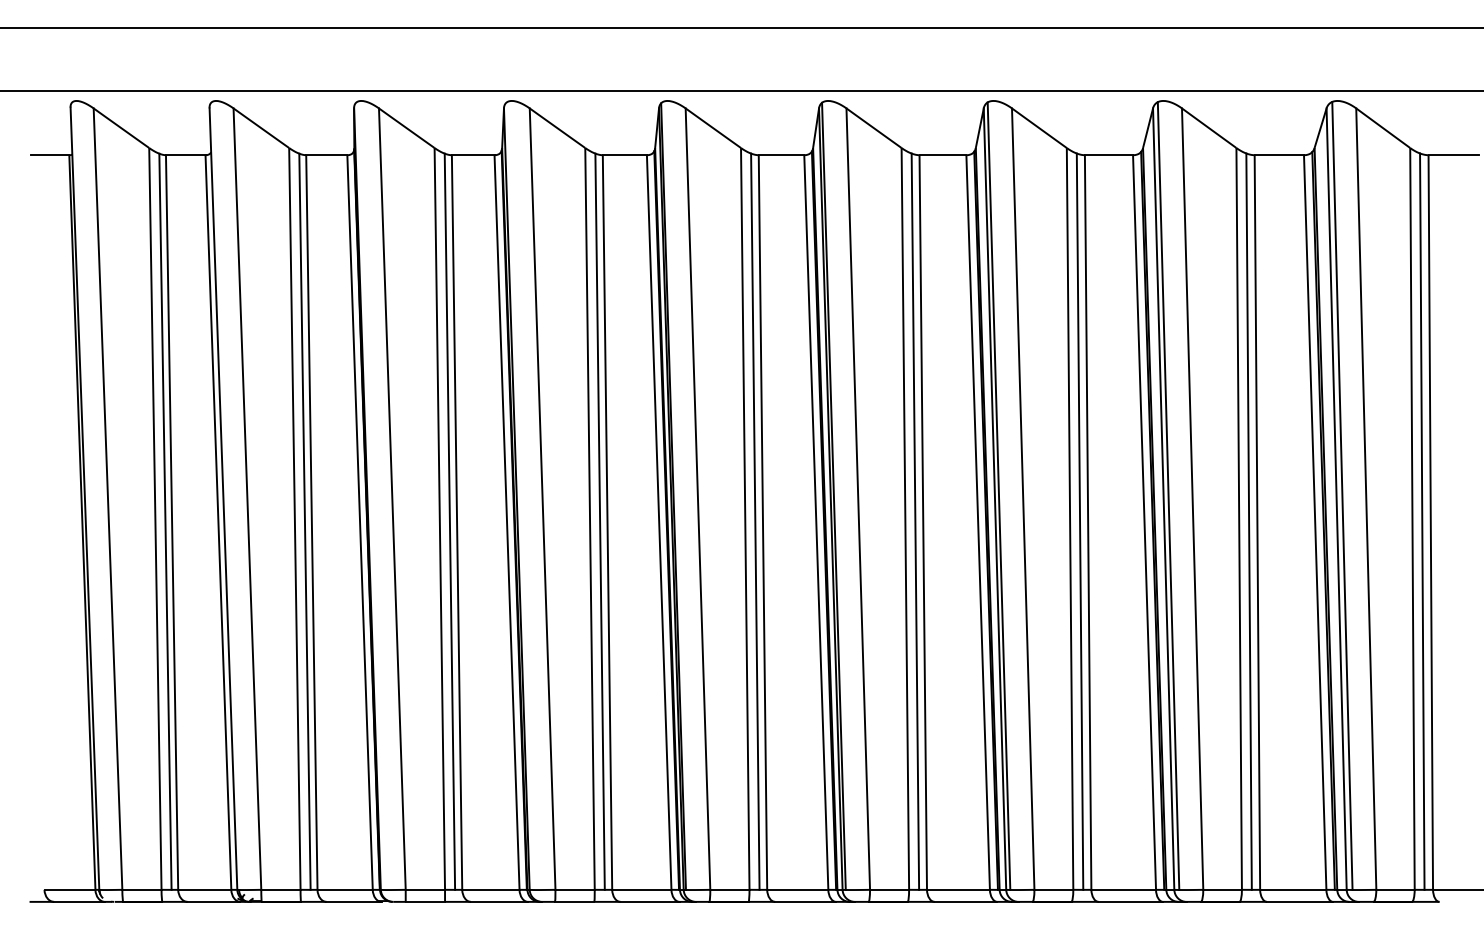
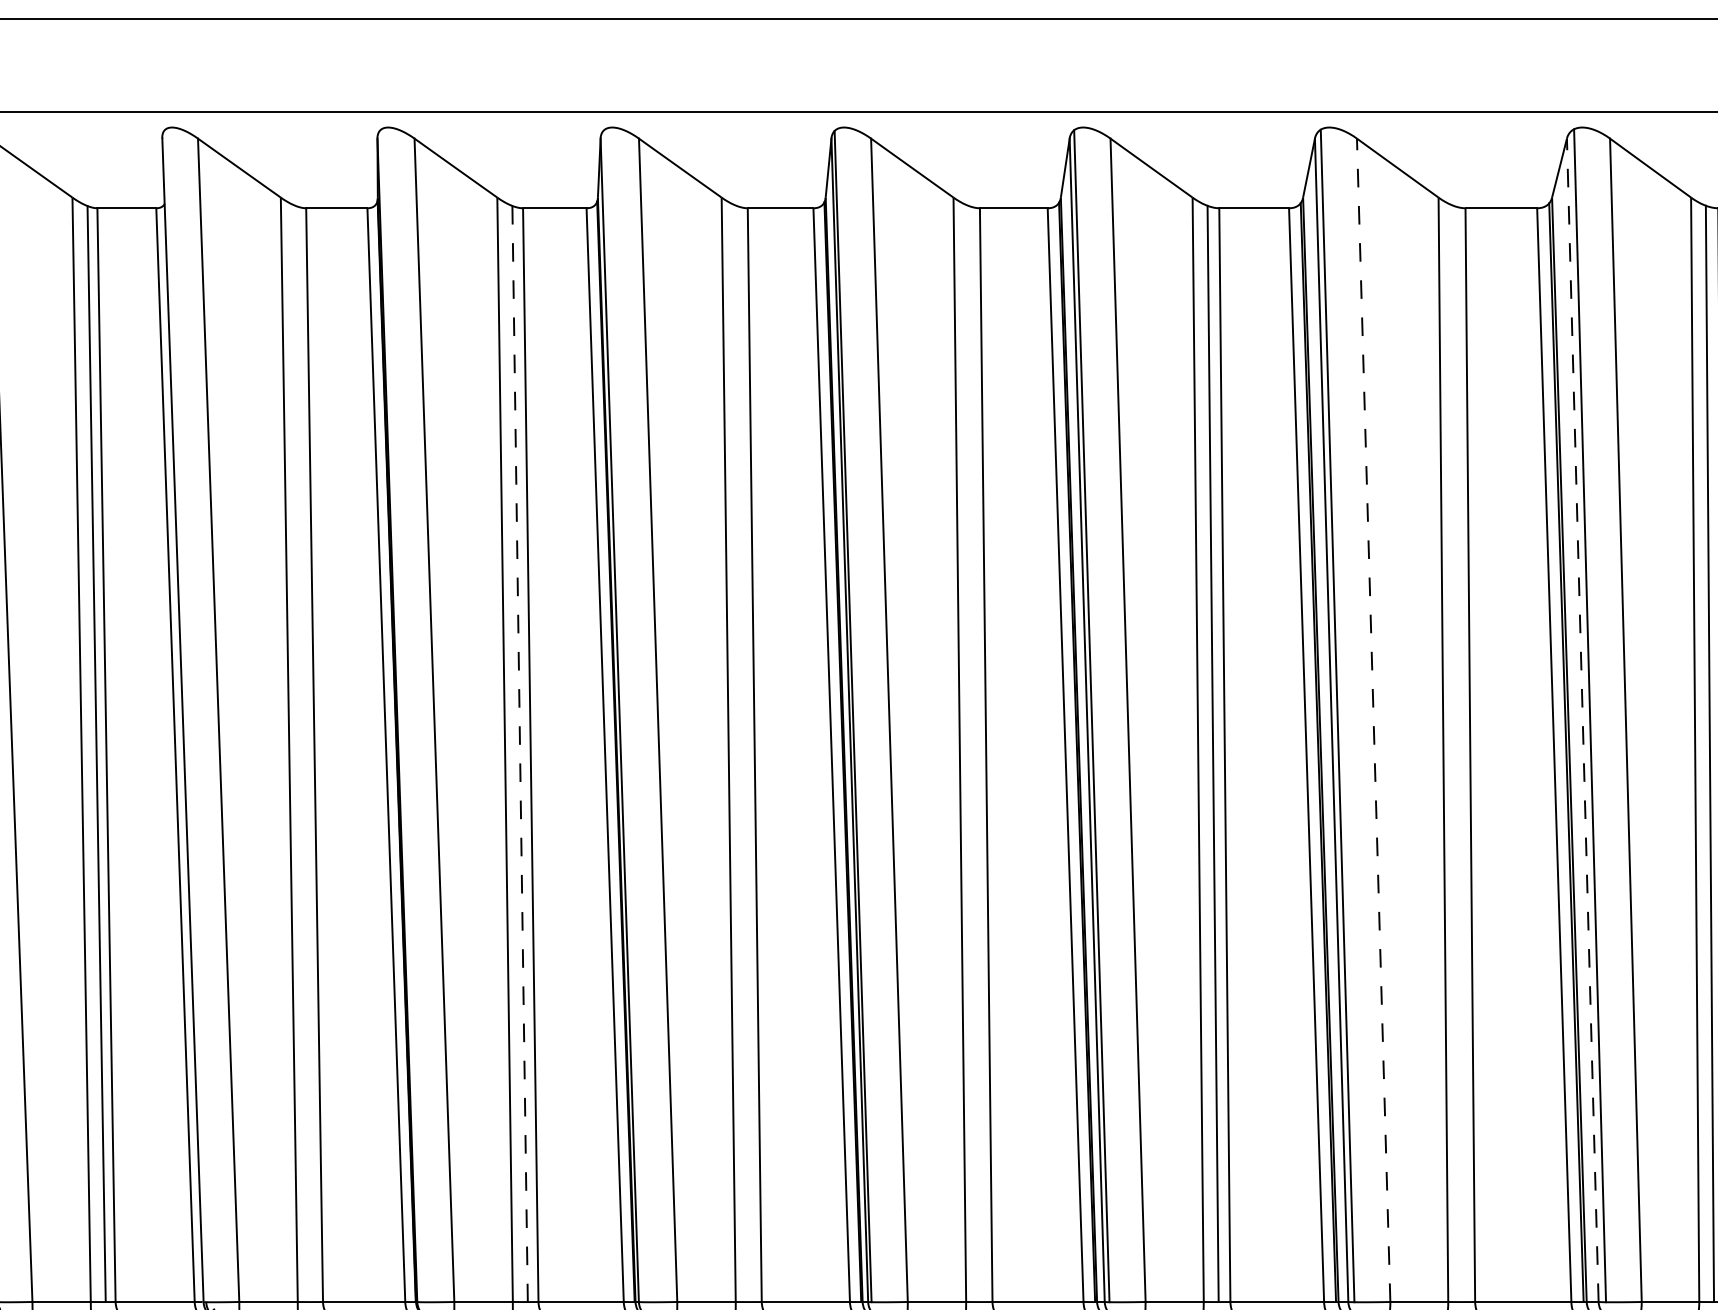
line: (1023, 499) -> (1374, 720), solid -> dashed
line: (1163, 499) -> (1582, 720), solid -> dashed
line: (304, 521) -> (303, 753), removed
line: (599, 521) -> (742, 753), removed
line: (755, 521) -> (975, 753), removed
line: (1079, 521) -> (1457, 753), removed
line: (449, 522) -> (519, 755), solid -> dashed

